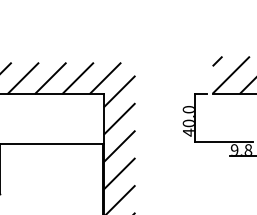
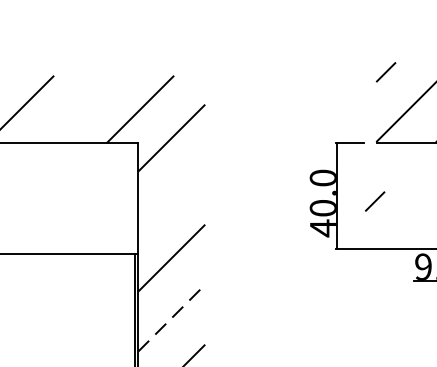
line: (77, 78) -> (79, 109), removed
line: (119, 118) -> (171, 197), removed
line: (212, 120) -> (374, 201), added
line: (119, 173) -> (171, 317), solid -> dashed

